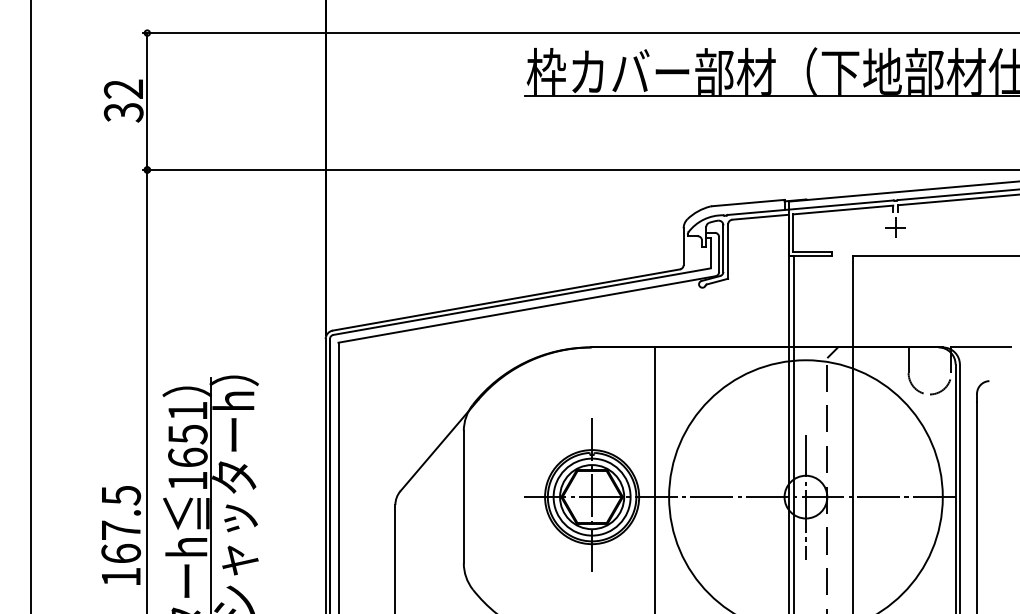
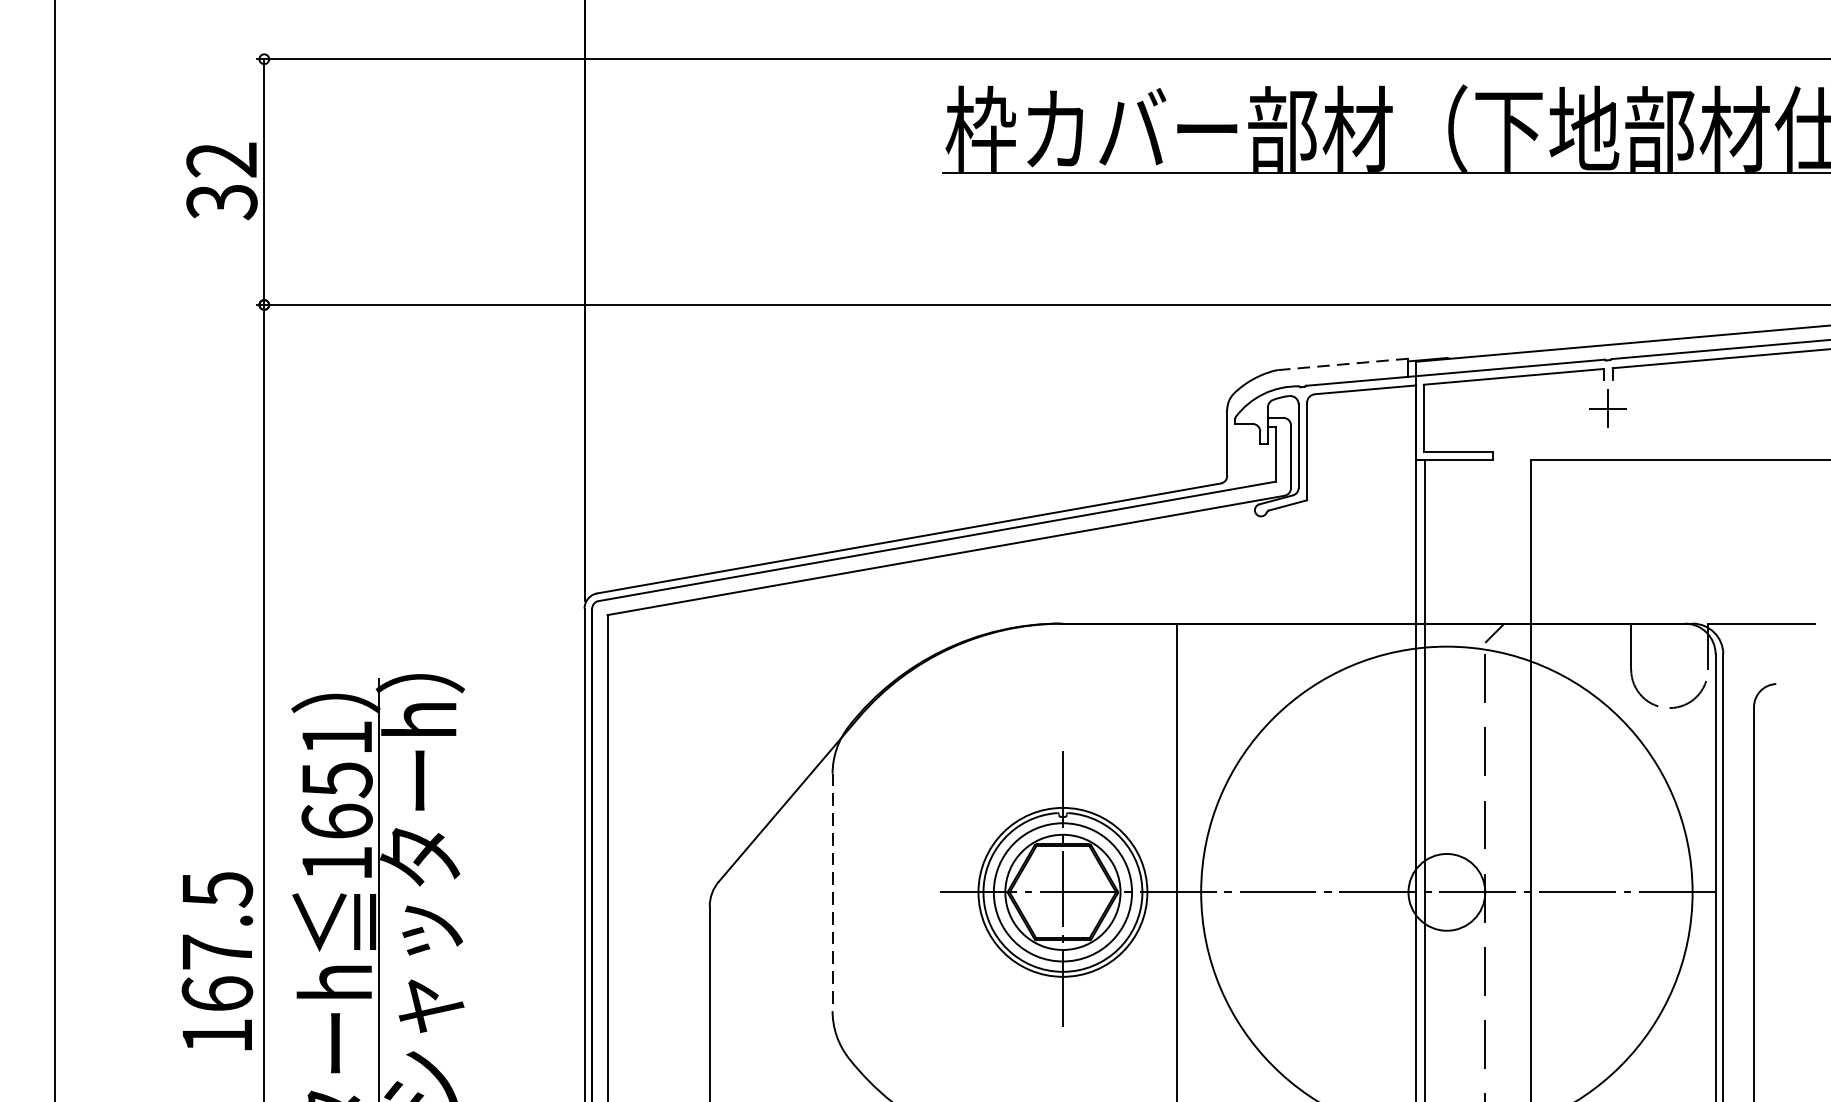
line: (747, 203) -> (1341, 365), solid -> dashed
line: (805, 496) -> (1446, 891), removed
line: (463, 497) -> (832, 893), solid -> dashed

